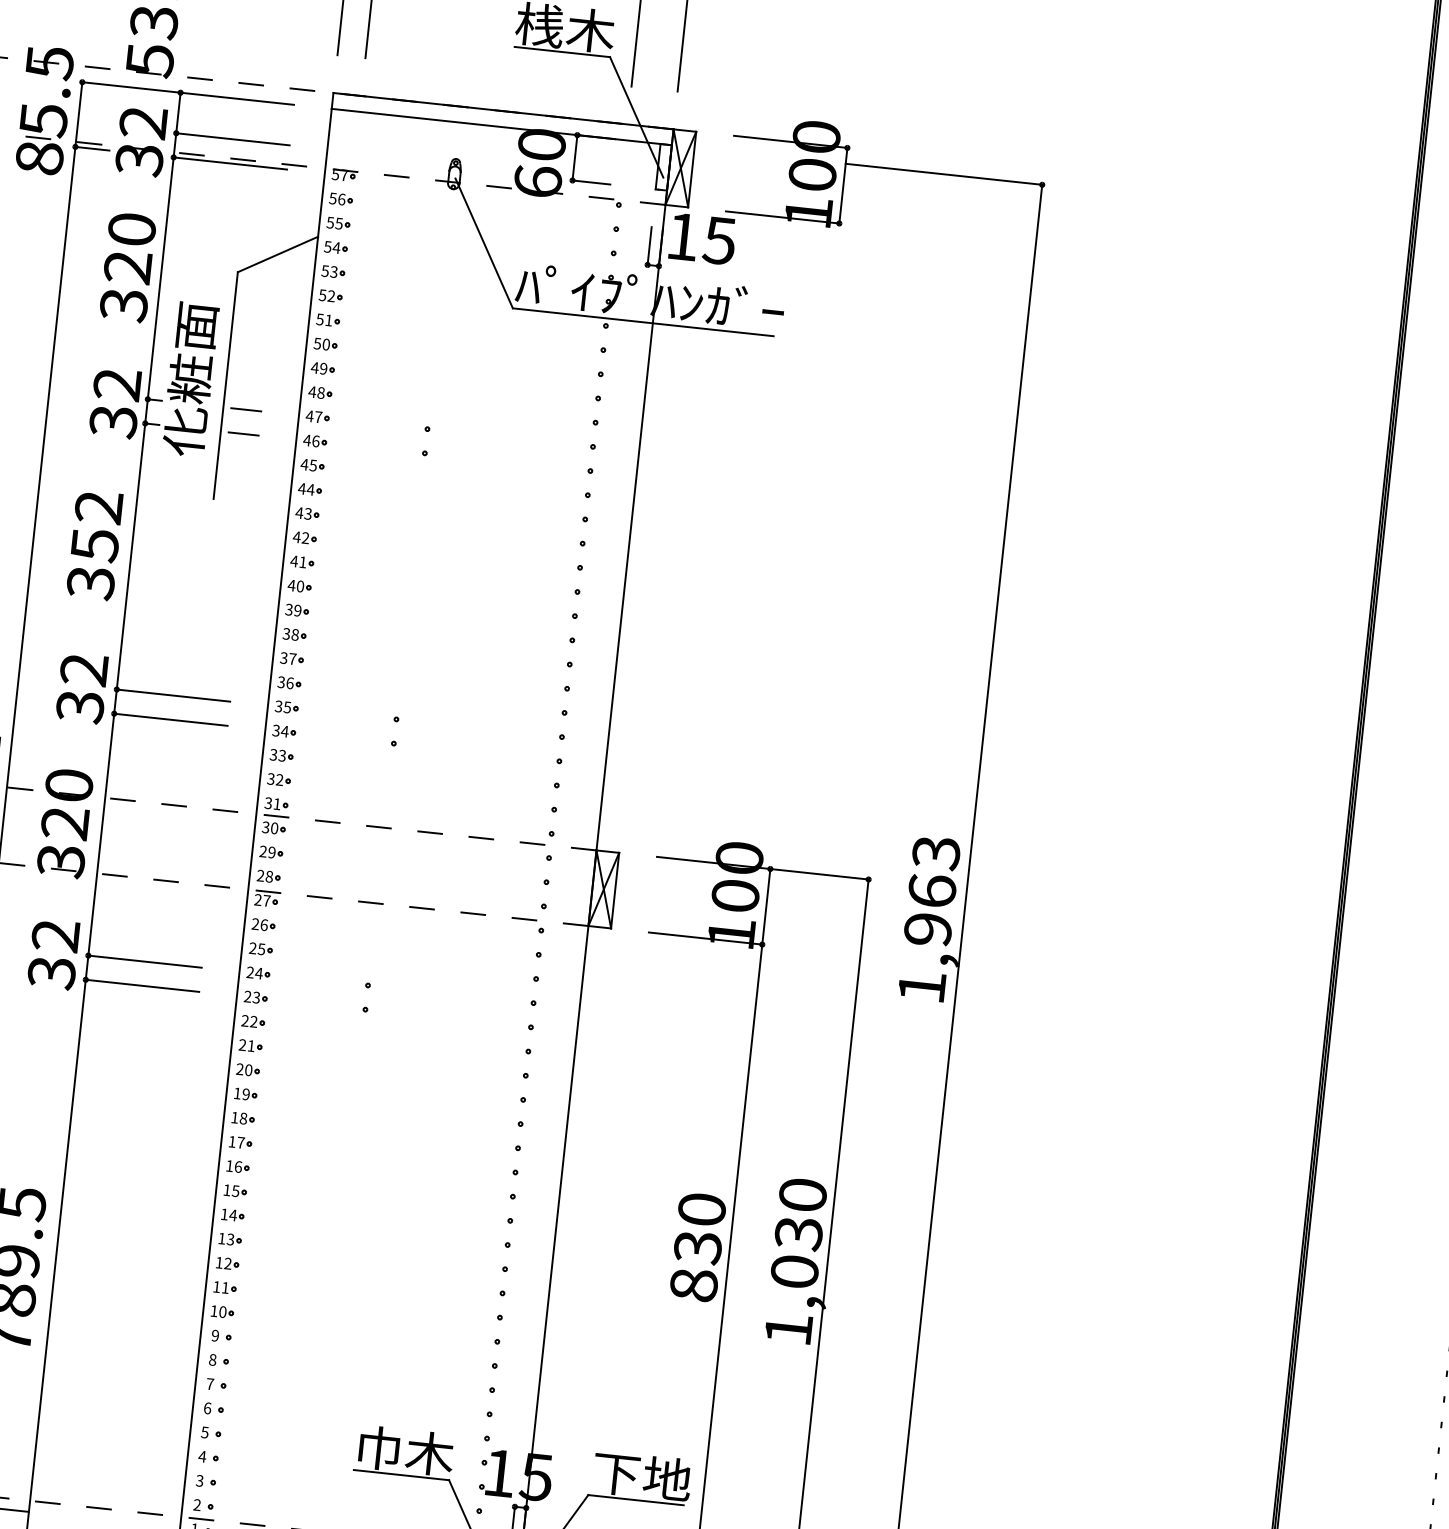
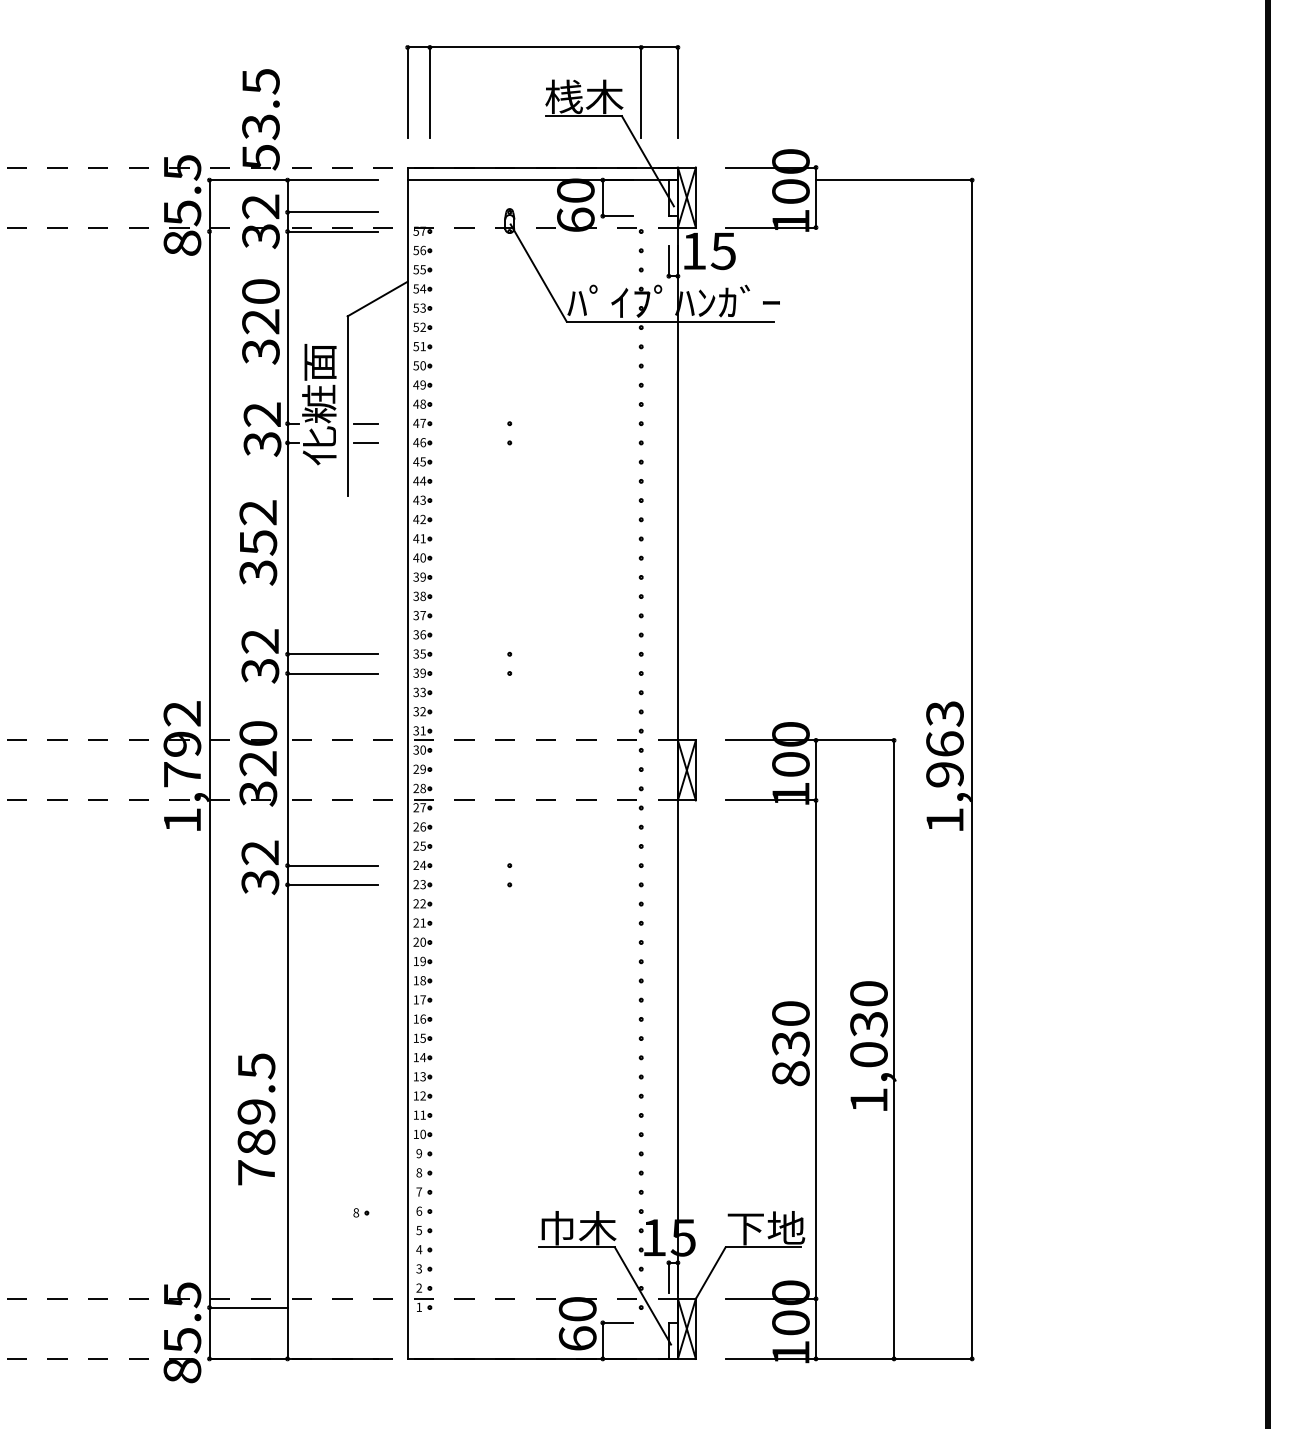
line: (91, 148) -> (222, 231), removed
text: (285, 730) -> (423, 672), 34 -> 39
part: (134, 1402) -> (361, 1212), added

